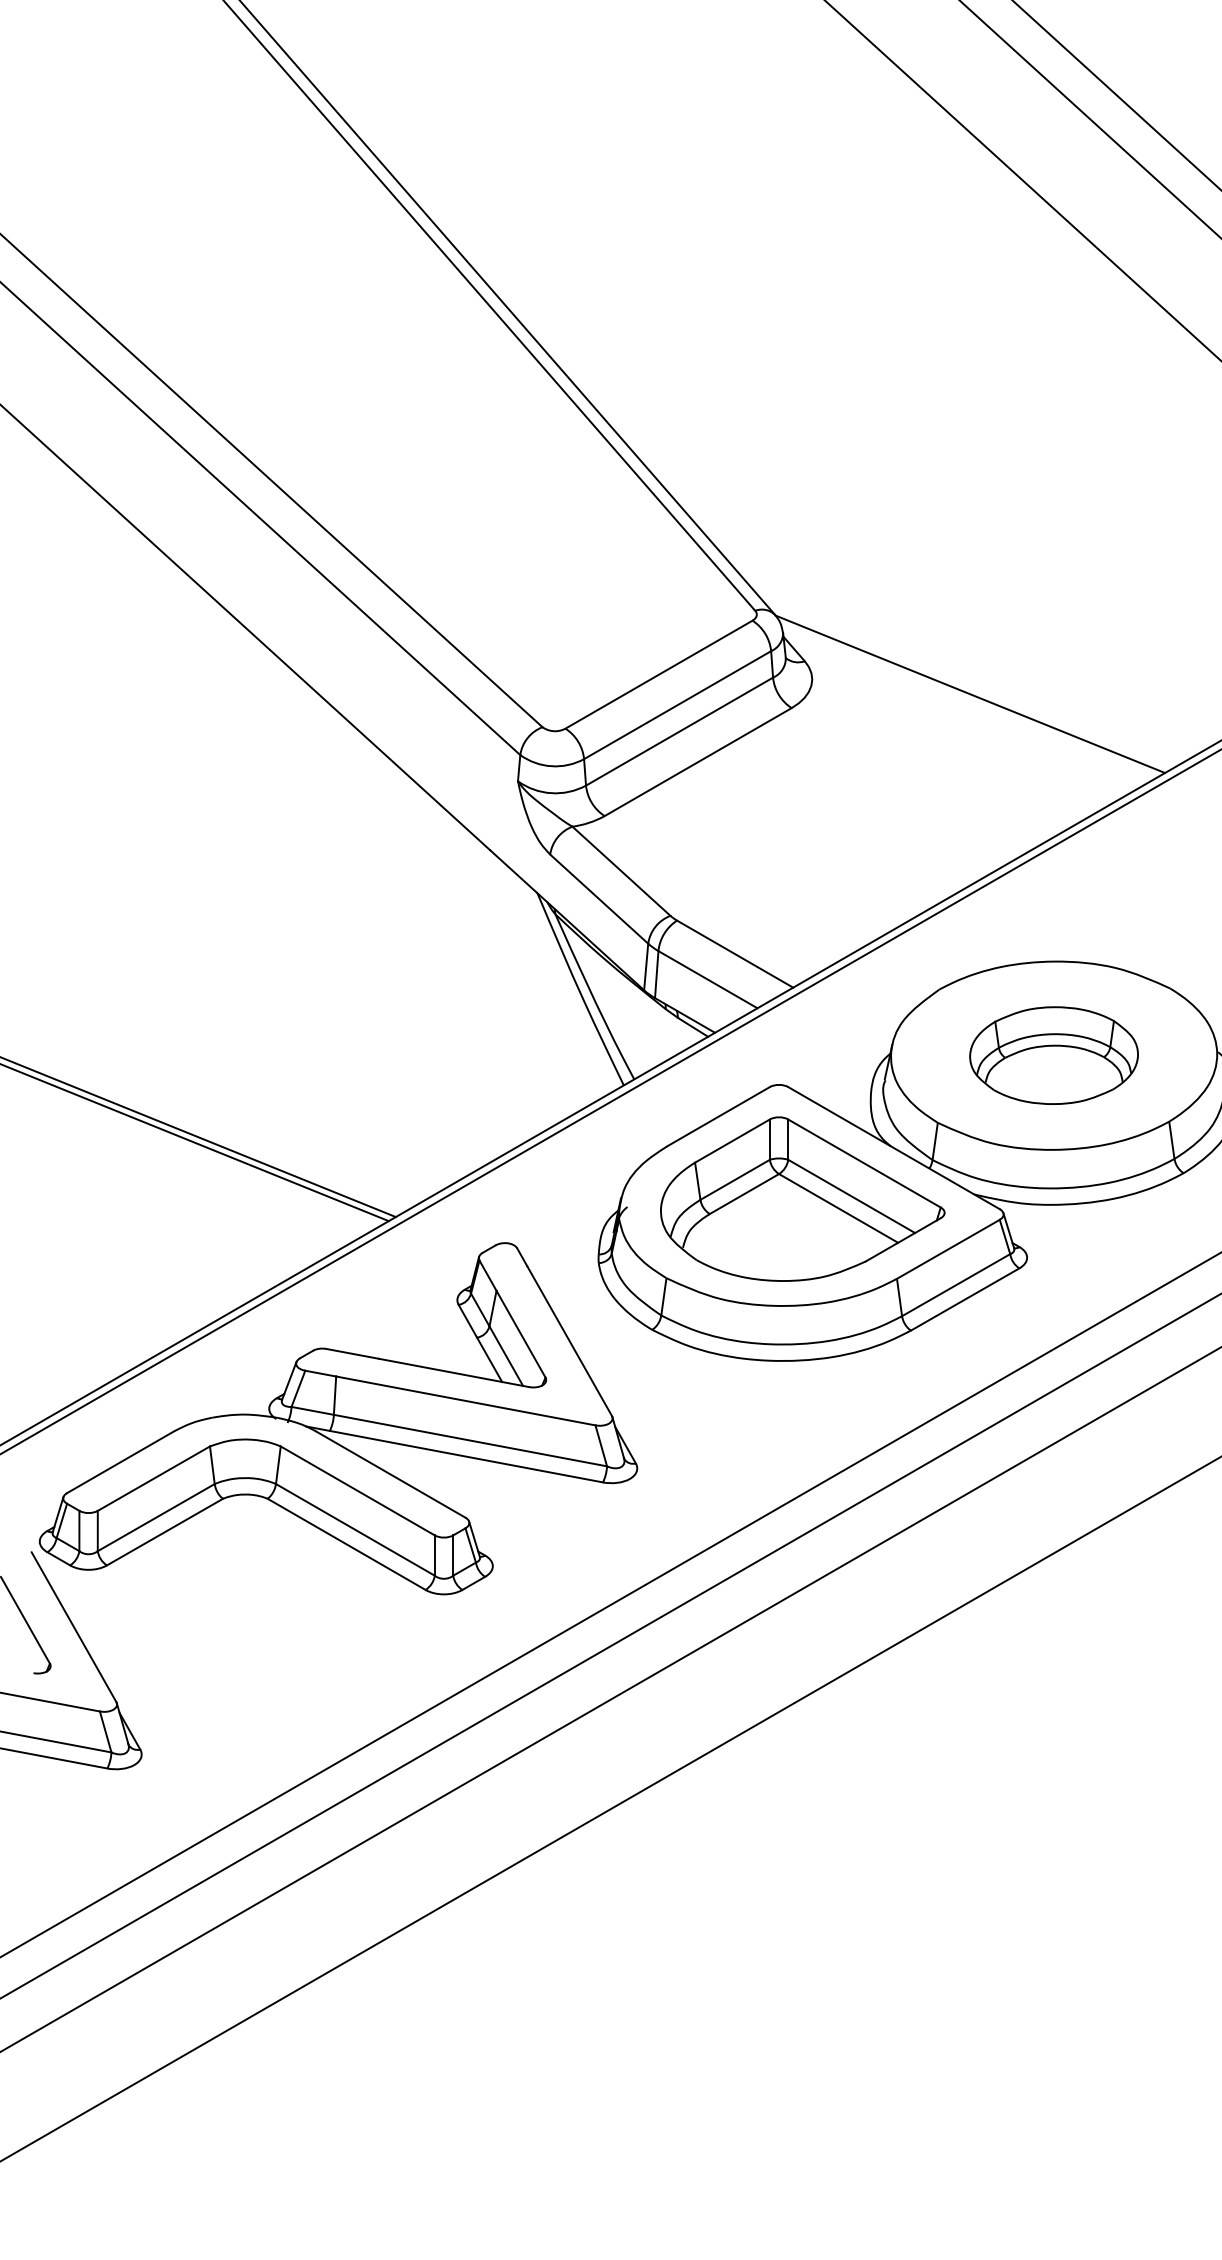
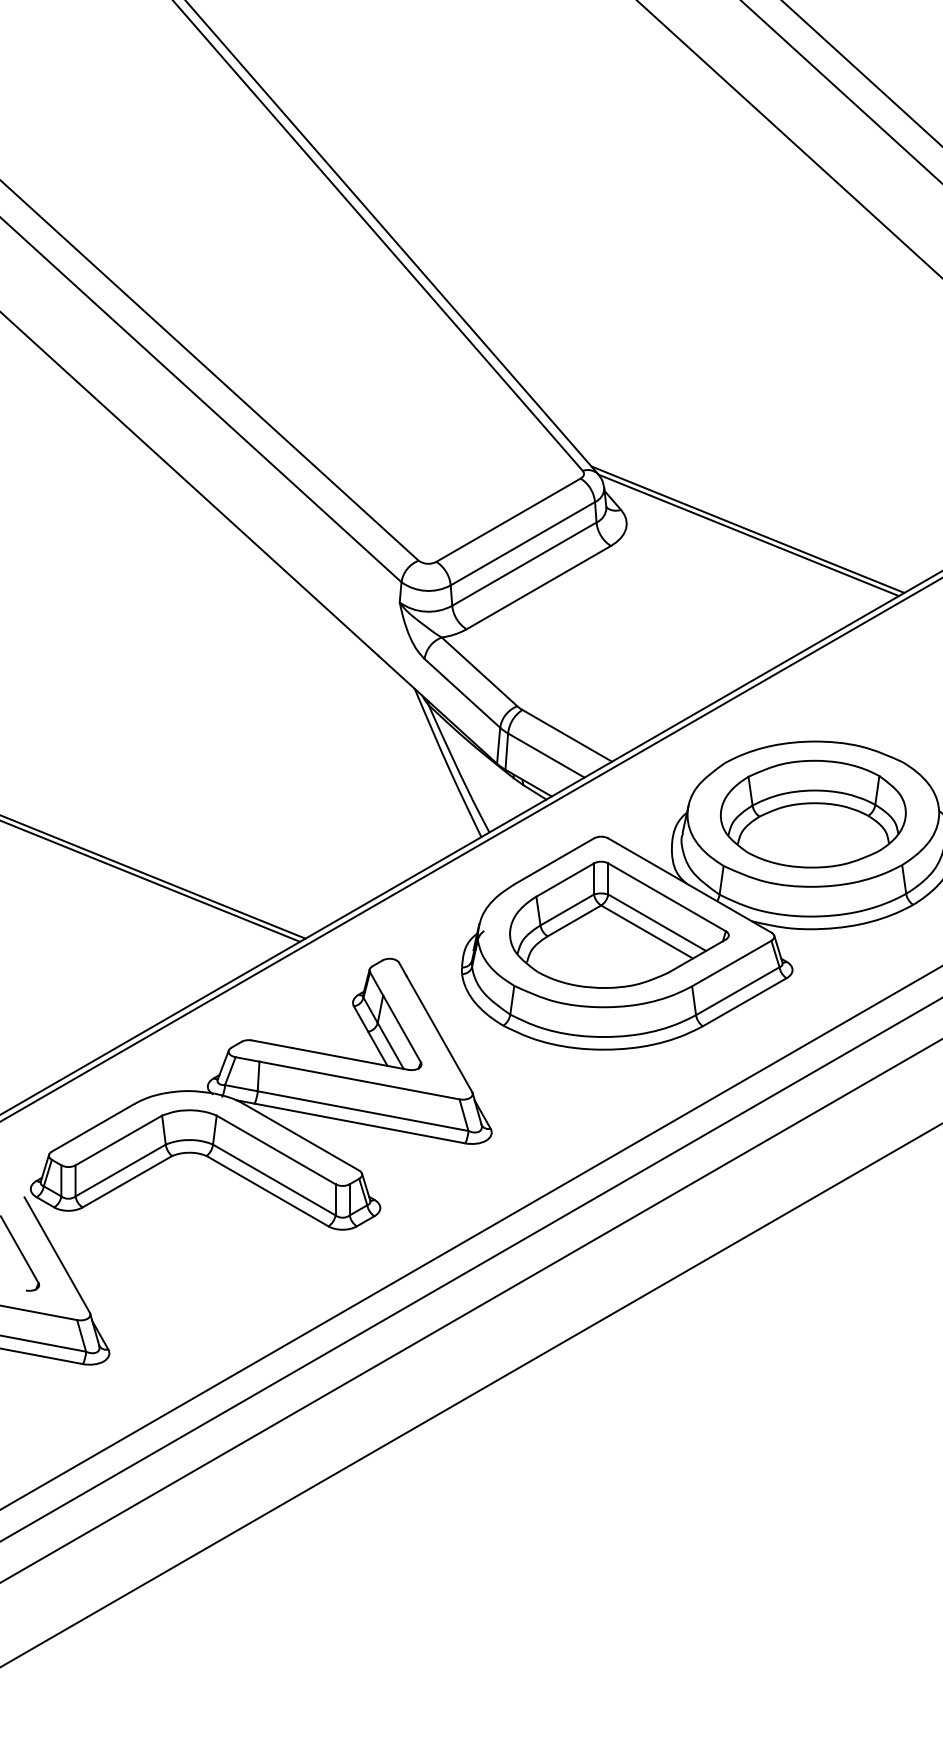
line: (969, 686) -> (748, 529), added
part: (1053, 1055) -> (812, 814), size x1.43

